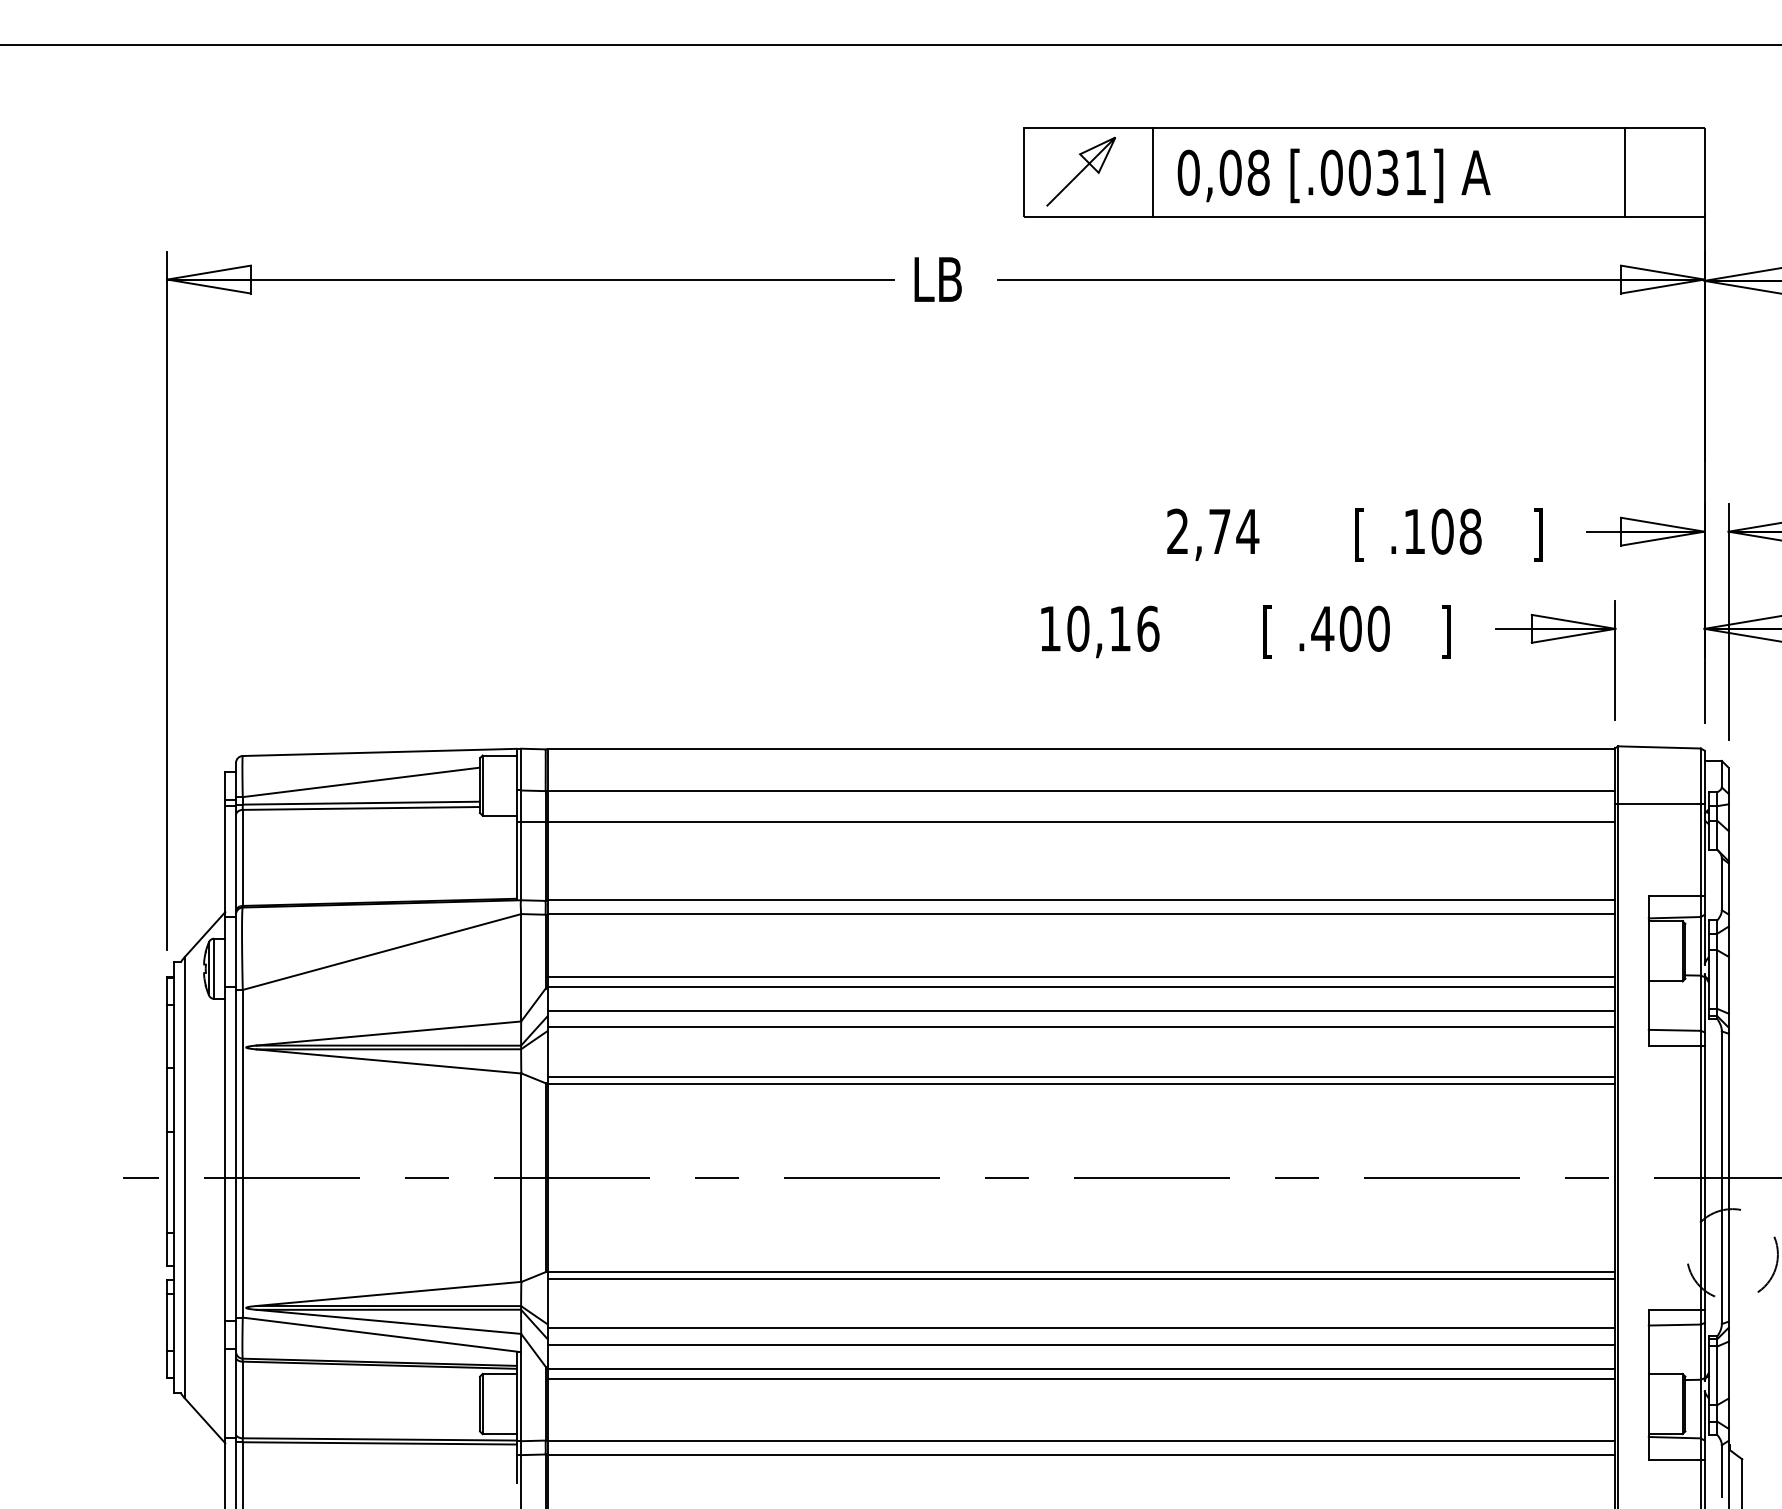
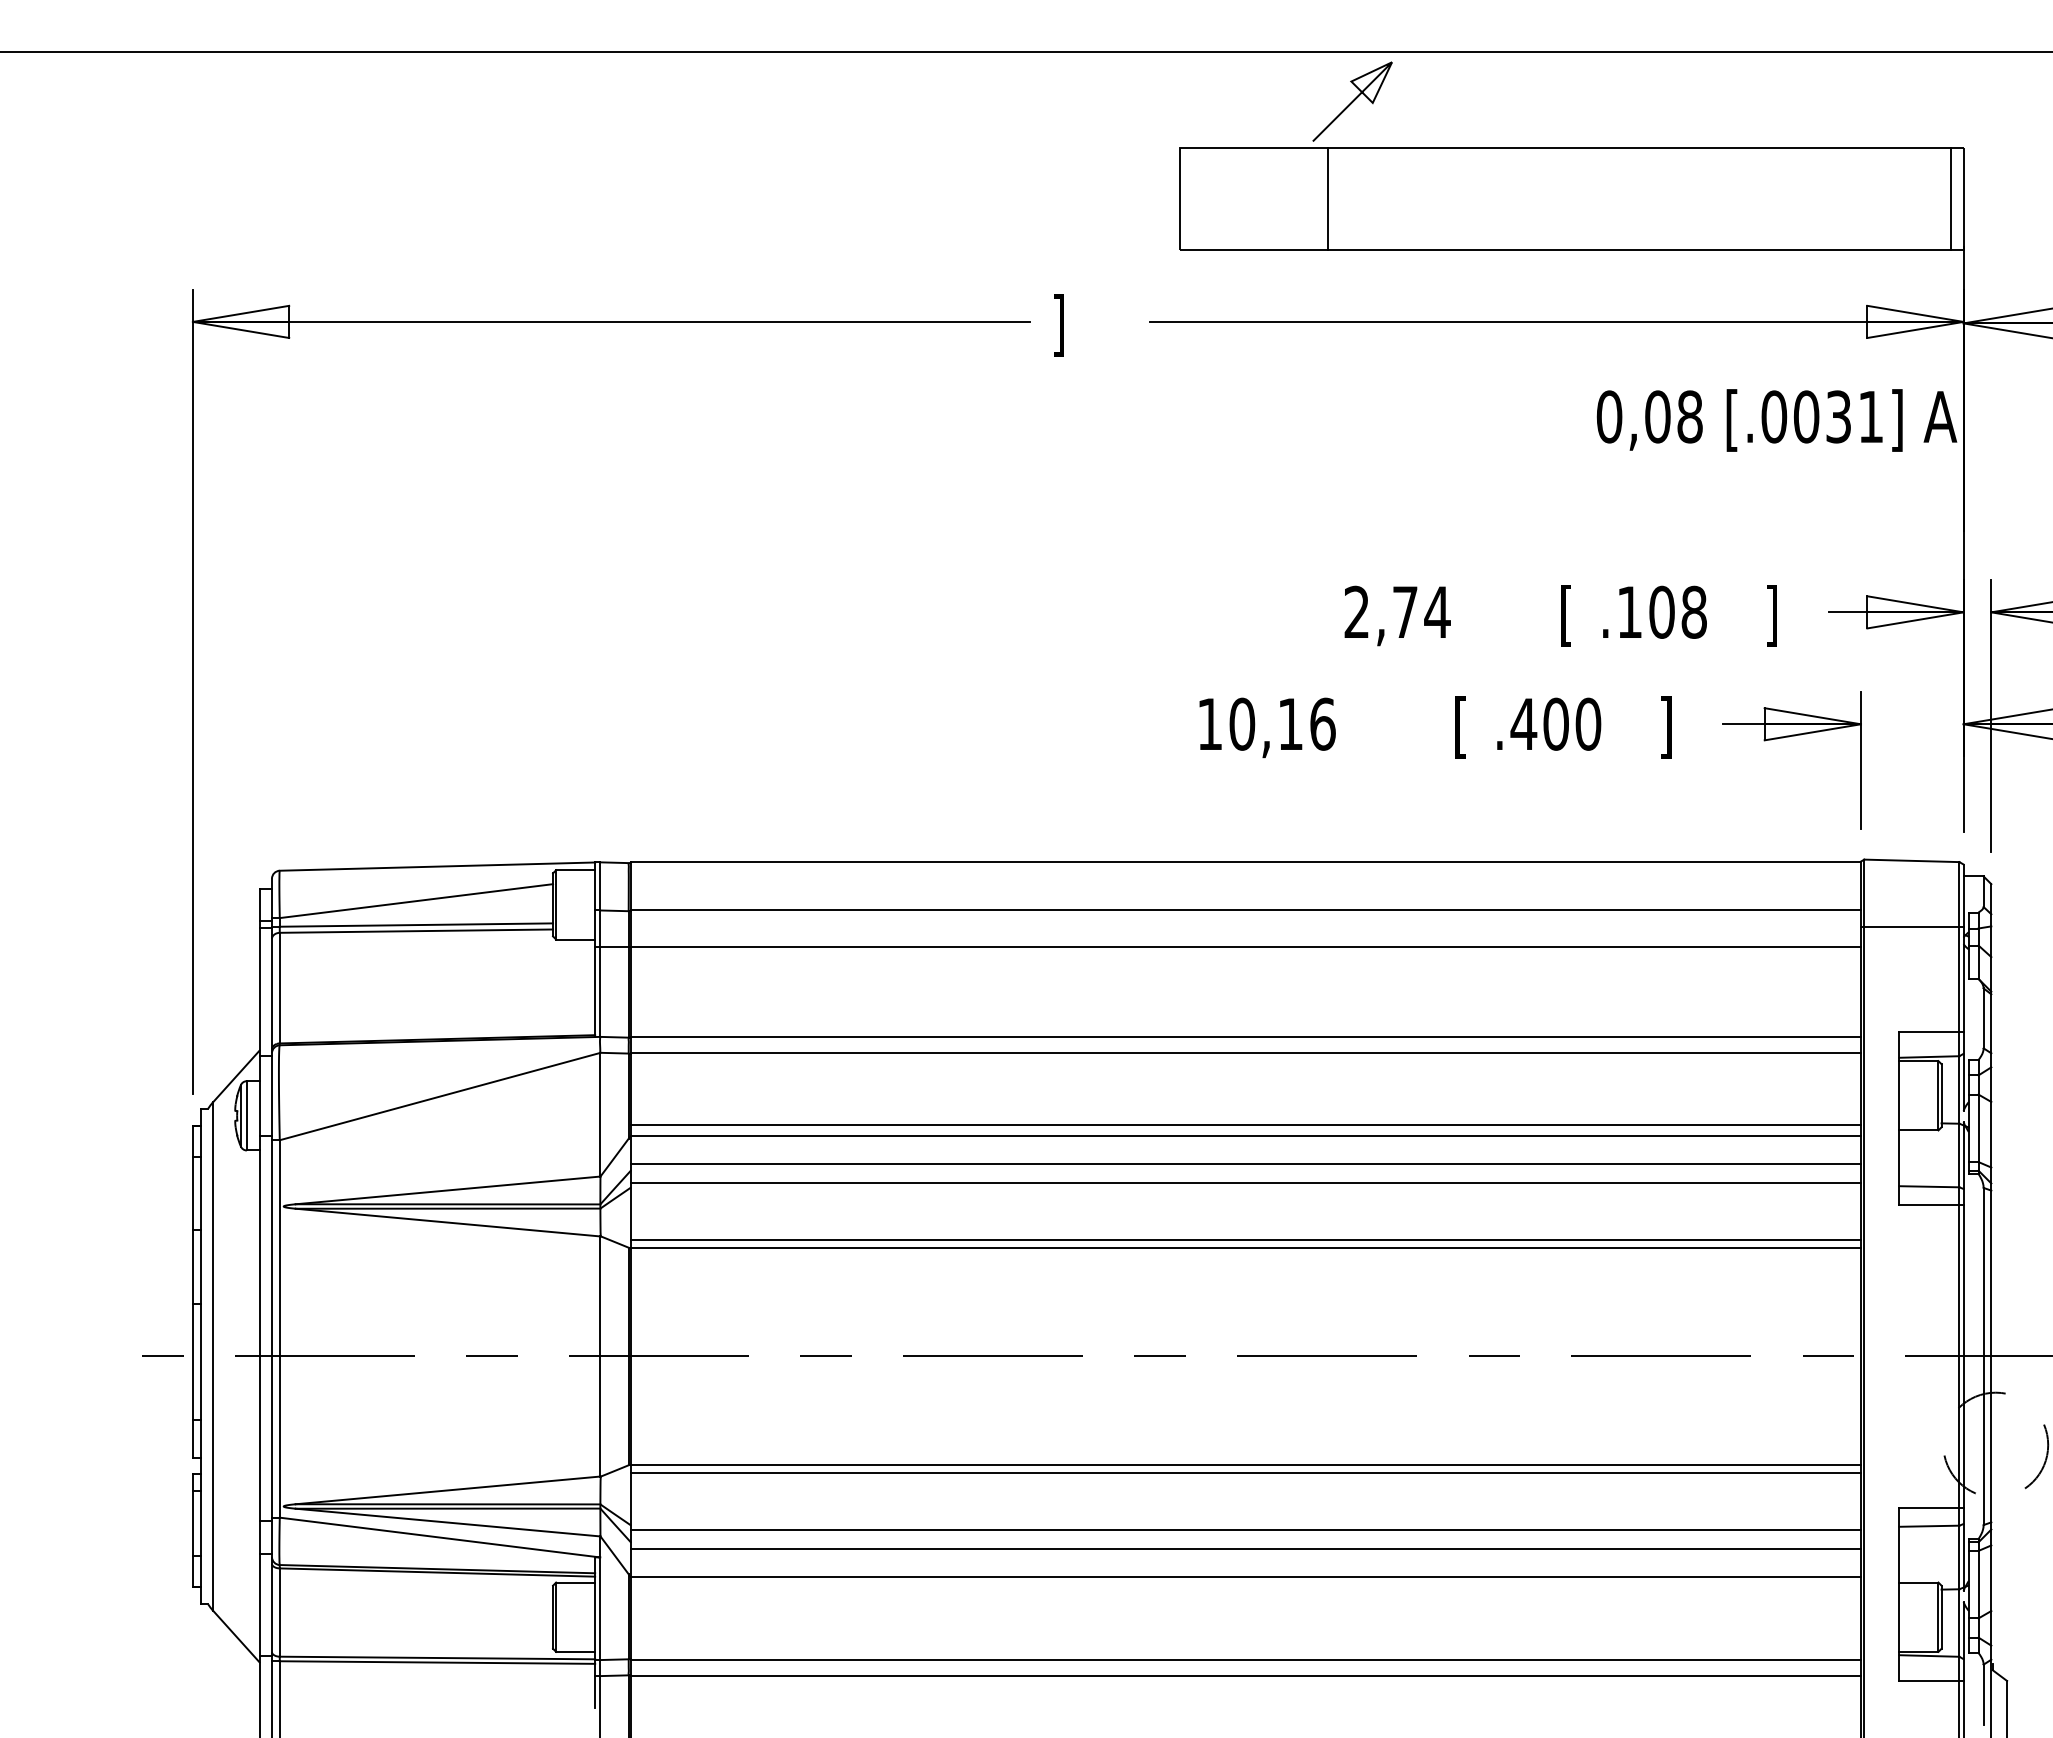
line: (1081, 171) -> (1352, 101), moved
line: (1625, 172) -> (1951, 198), moved
text: (1333, 175) -> (1776, 420), moved
text: (937, 282) -> (1080, 325), LB -> ]
line: (1081, 1378) -> (1245, 1587), removed

